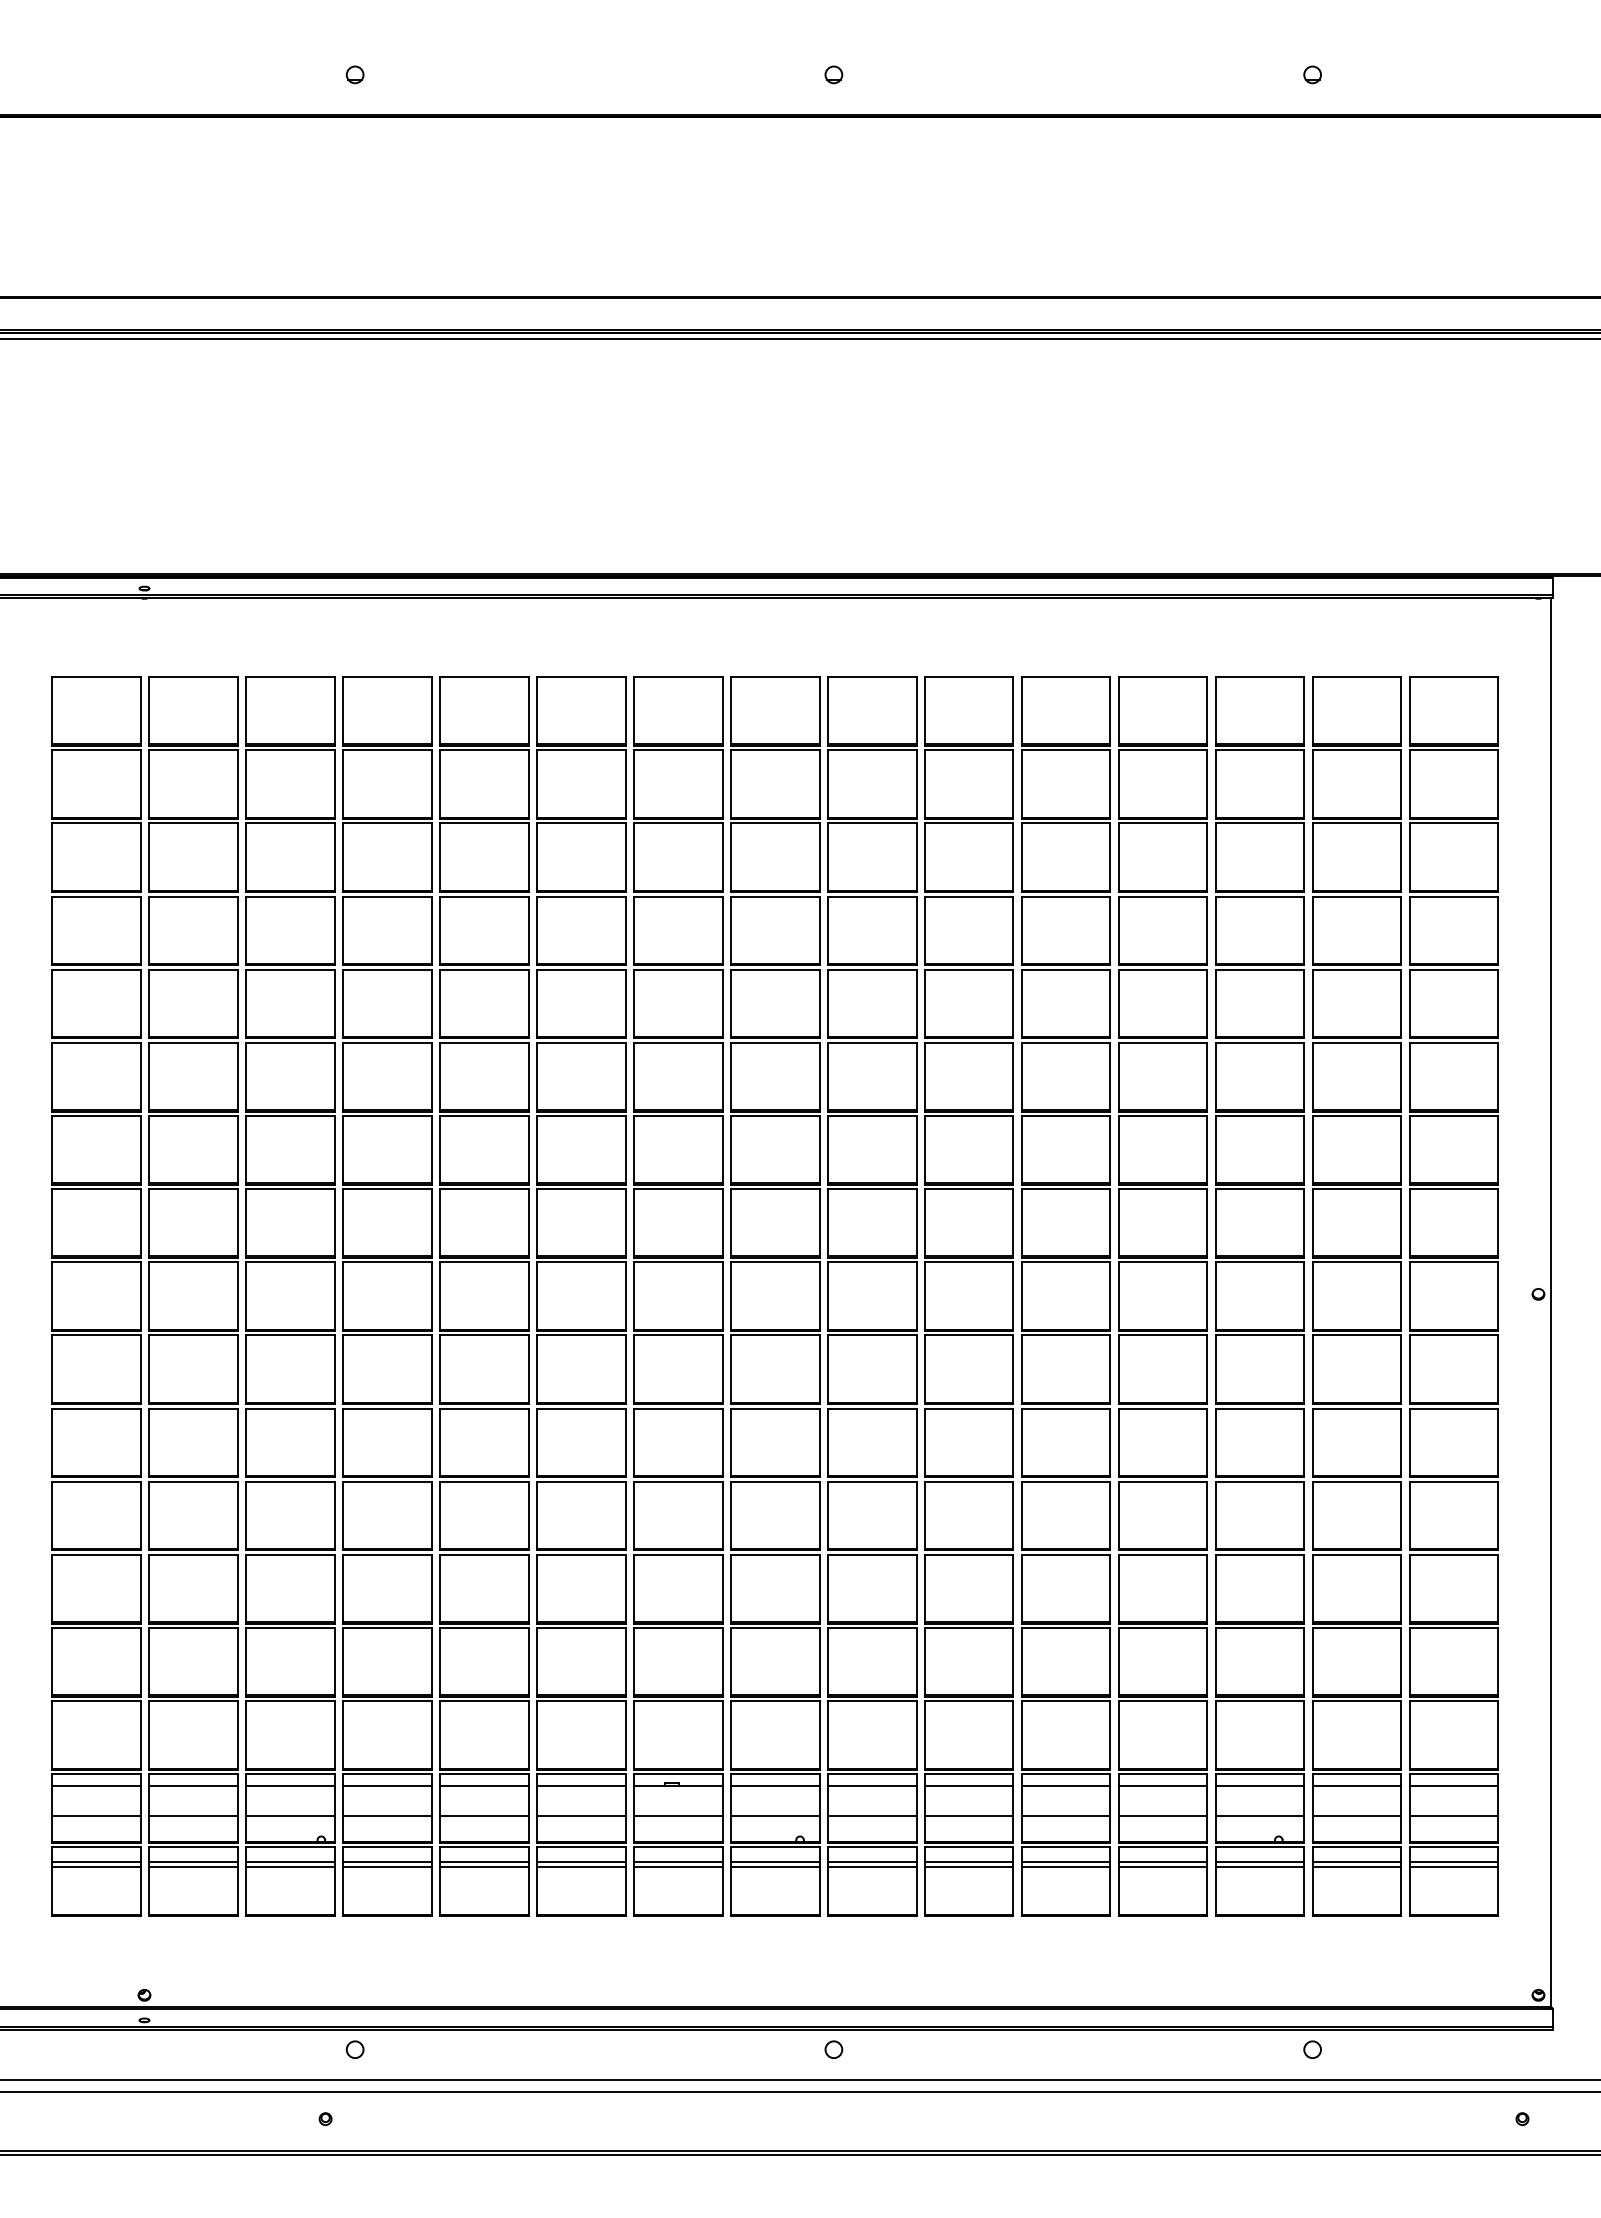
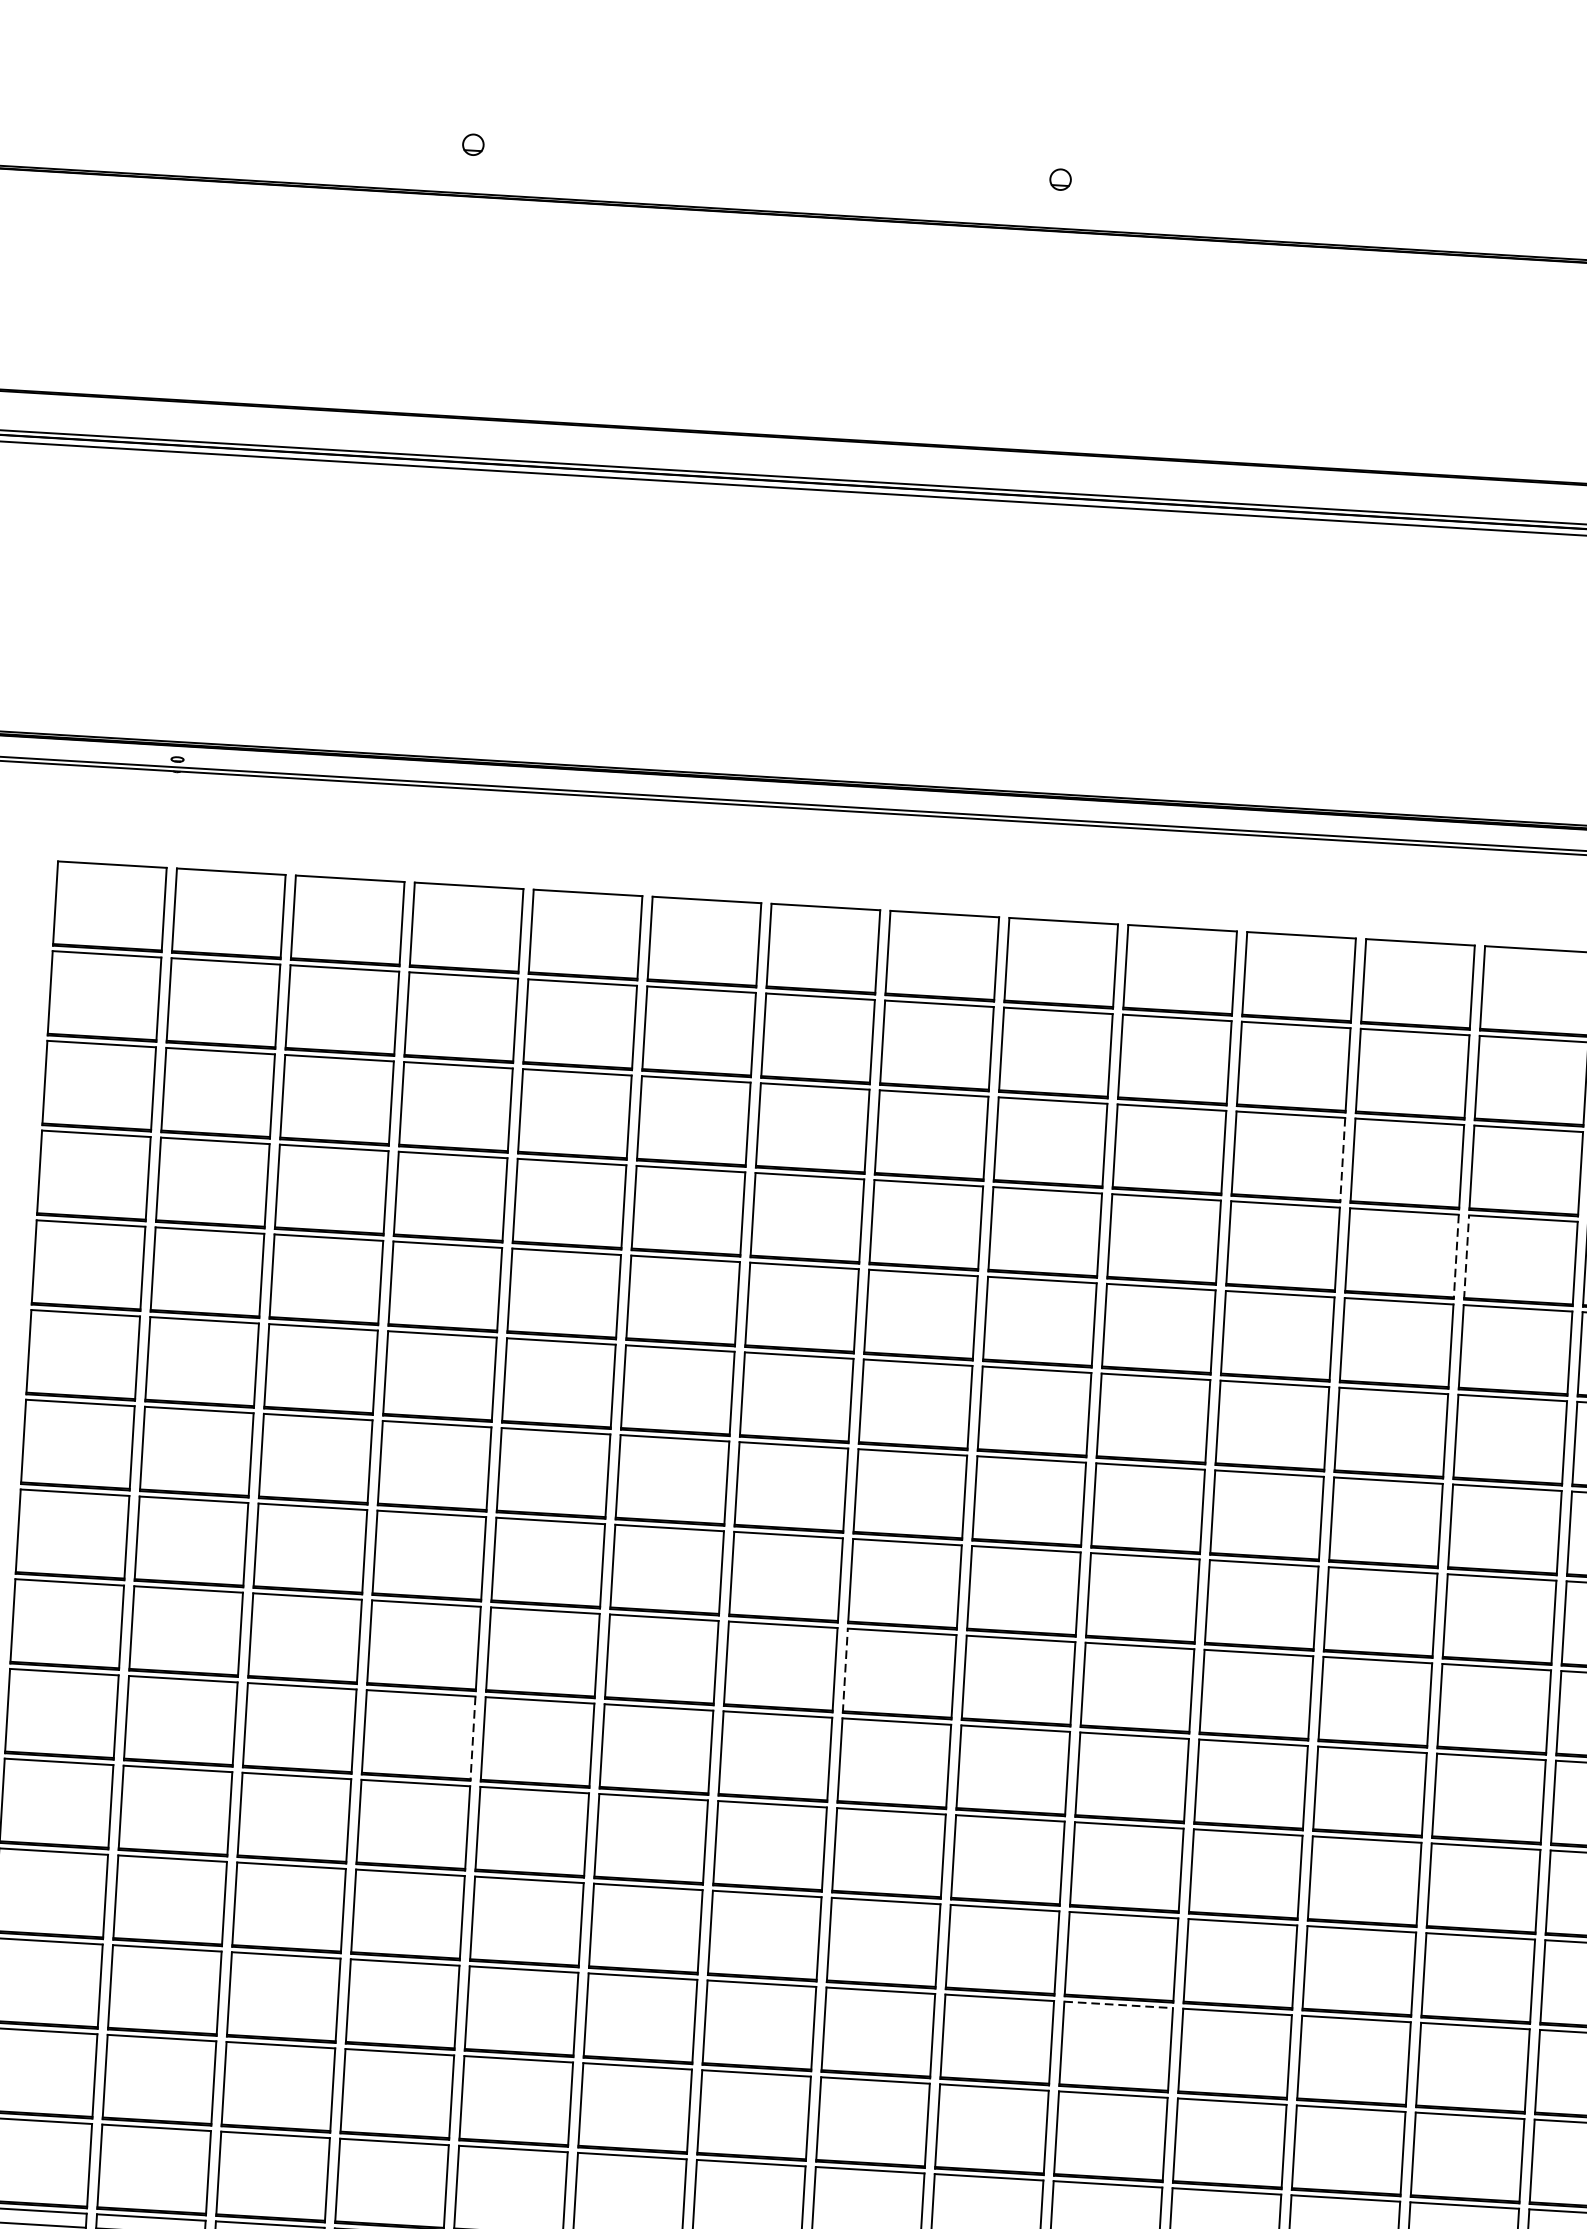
line: (1110, 858) -> (1342, 1161), solid -> dashed
line: (1215, 930) -> (1466, 1257), solid -> dashed
line: (1207, 931) -> (1456, 1257), solid -> dashed
line: (730, 1296) -> (844, 1670), solid -> dashed
line: (431, 1370) -> (472, 1739), solid -> dashed
line: (969, 1554) -> (1119, 2004), solid -> dashed

